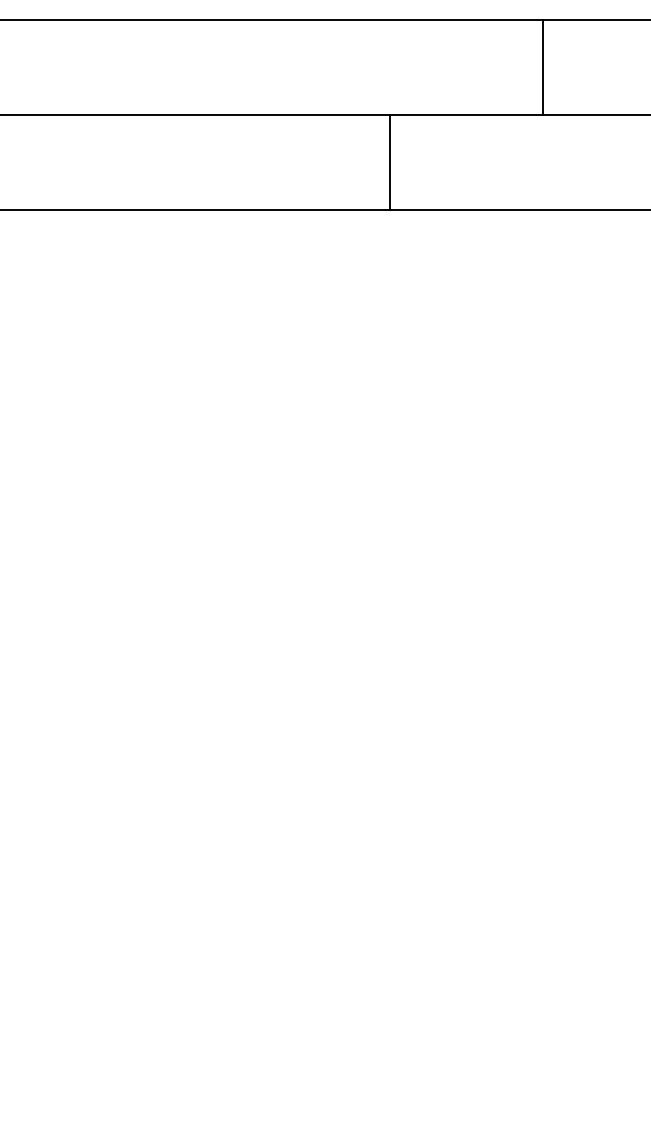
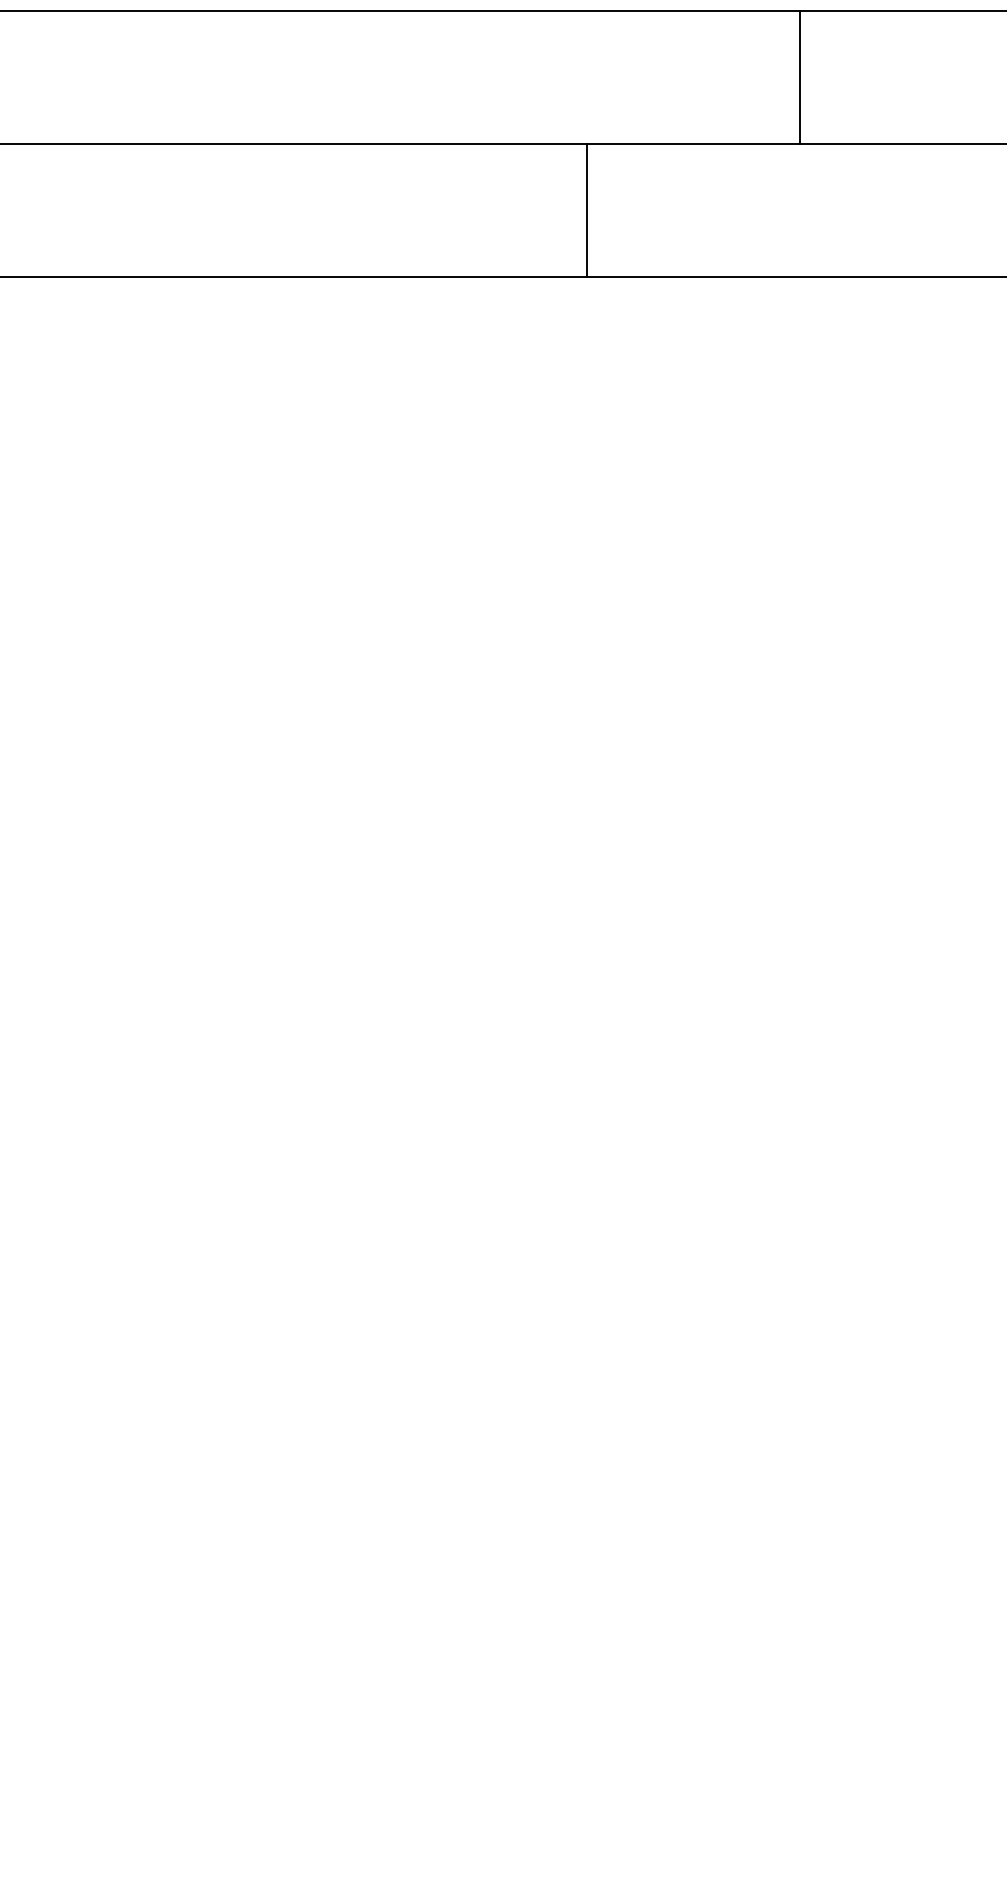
line: (542, 66) -> (799, 76), moved
line: (390, 161) -> (587, 209), moved

